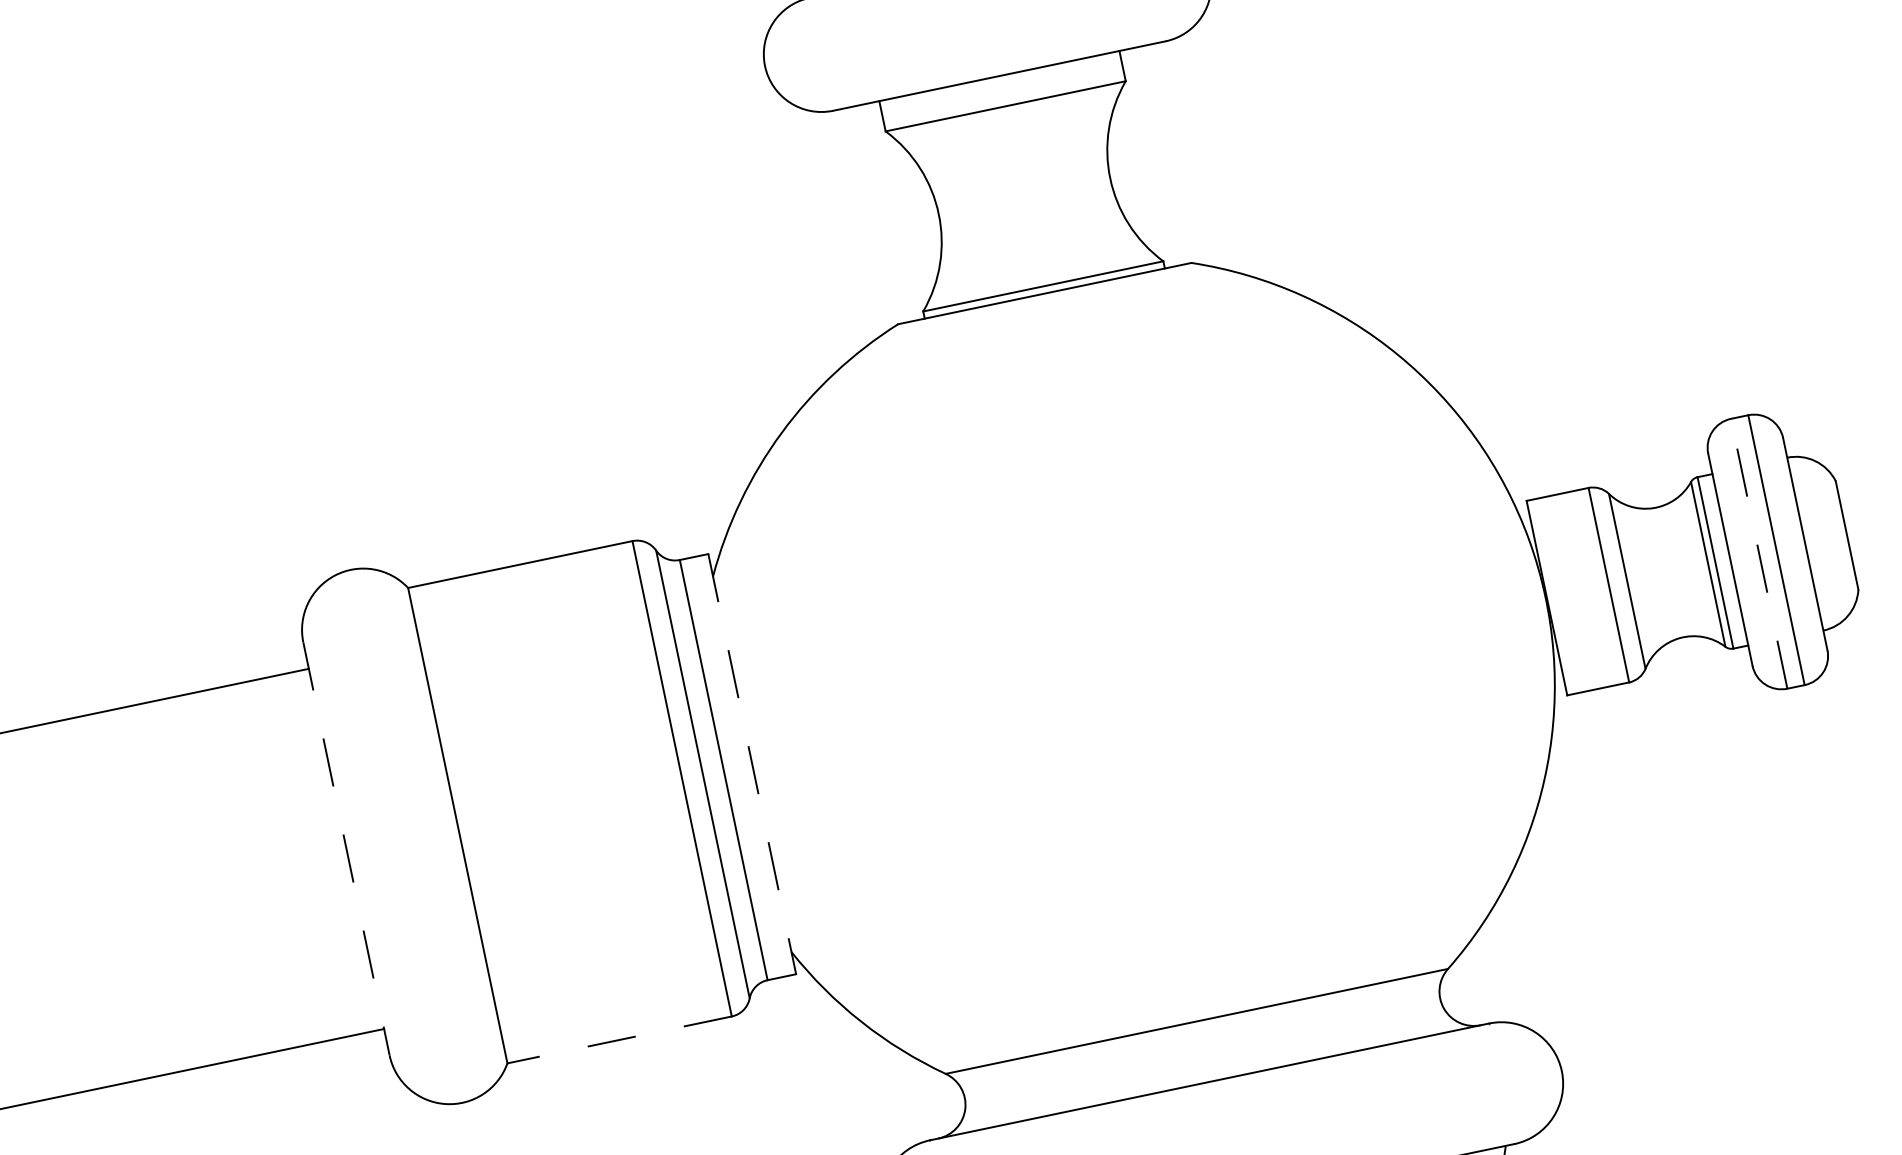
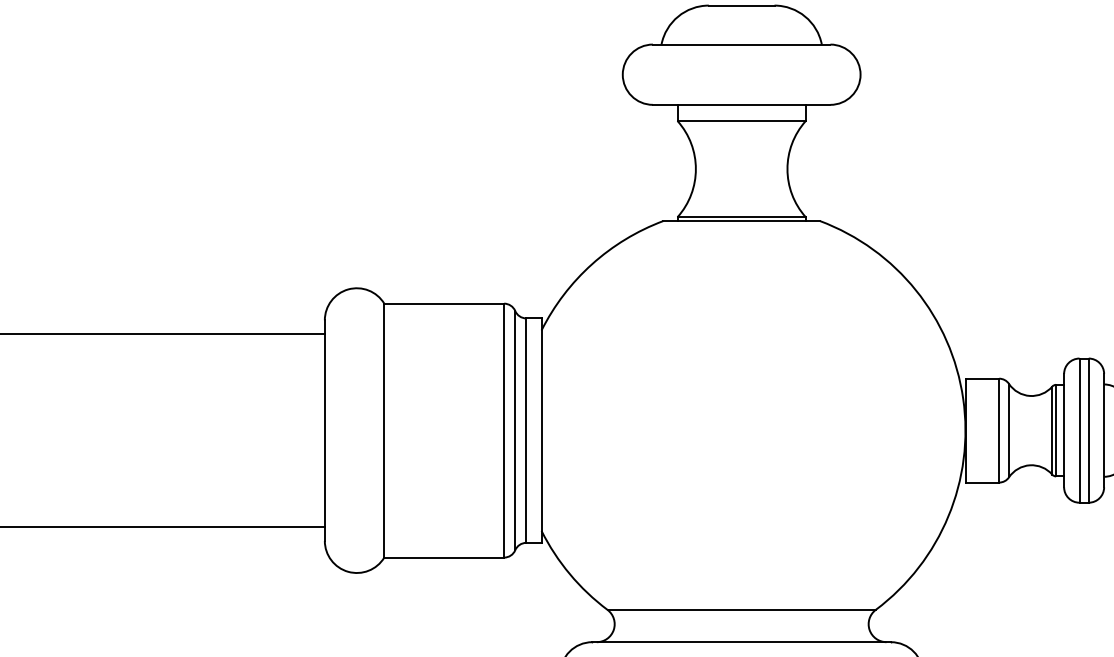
line: (1759, 553) -> (1079, 430), dashed -> solid
line: (752, 765) -> (541, 431), dashed -> solid
line: (346, 850) -> (324, 431), dashed -> solid
line: (620, 1039) -> (444, 557), dashed -> solid

